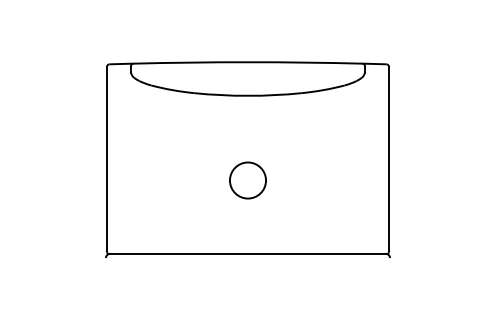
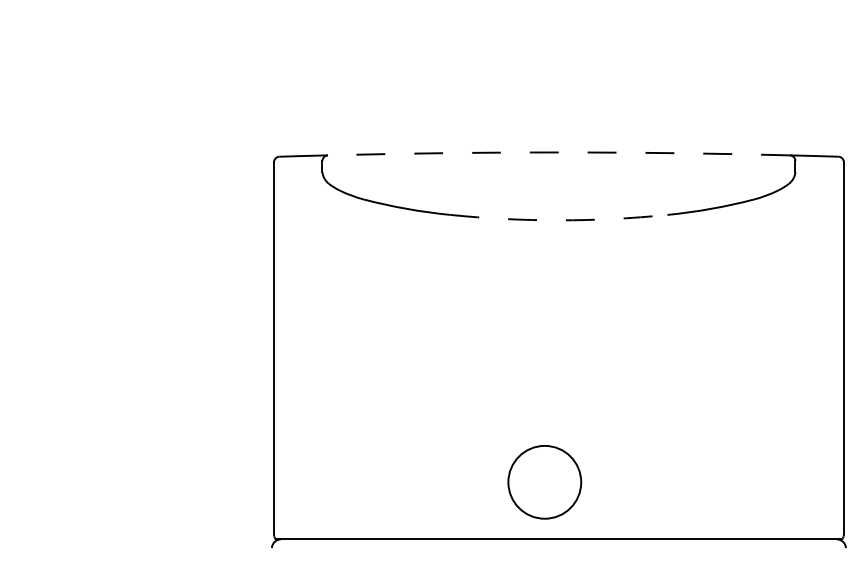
arc: (247, 62) -> (557, 153), solid -> dashed
arc: (247, 95) -> (557, 219), solid -> dashed
circle: (247, 180) -> (543, 482), moved

